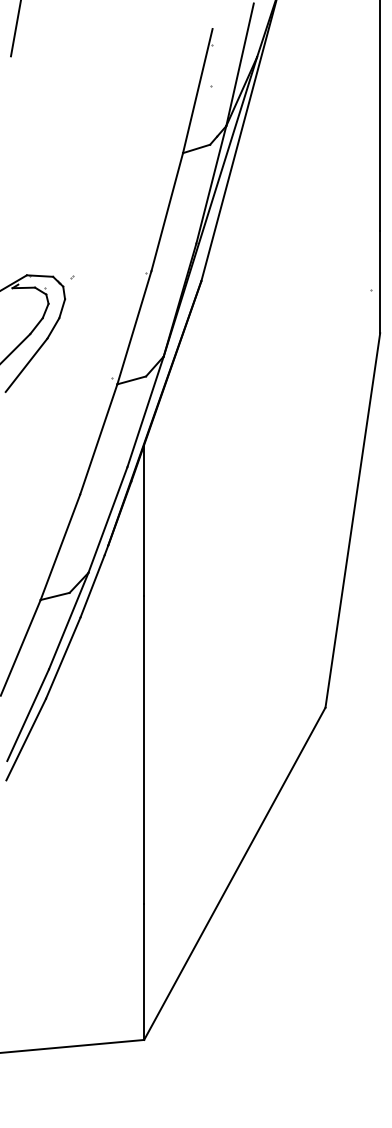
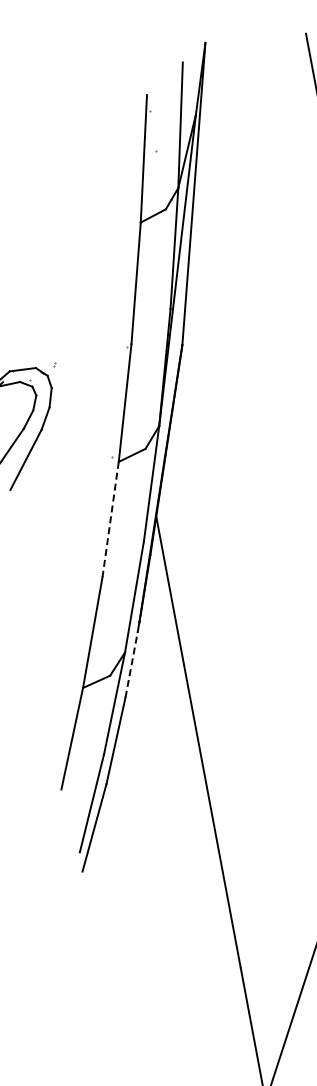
line: (98, 439) -> (110, 519), solid -> dashed
line: (92, 585) -> (131, 664), solid -> dashed

